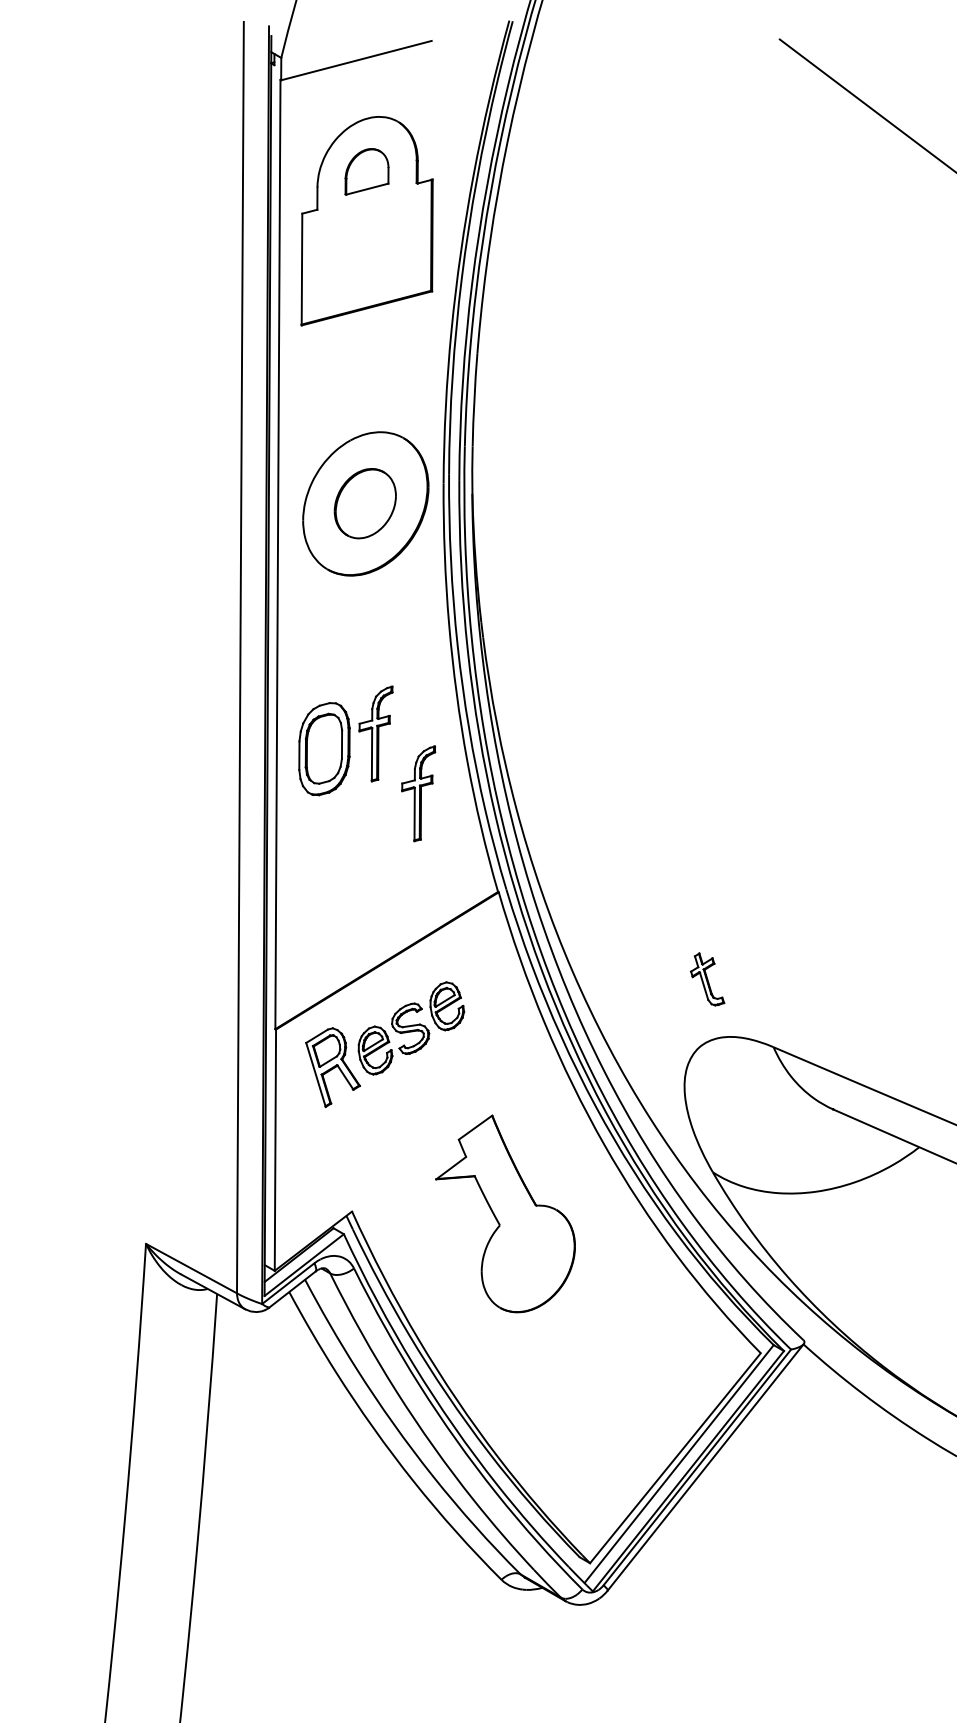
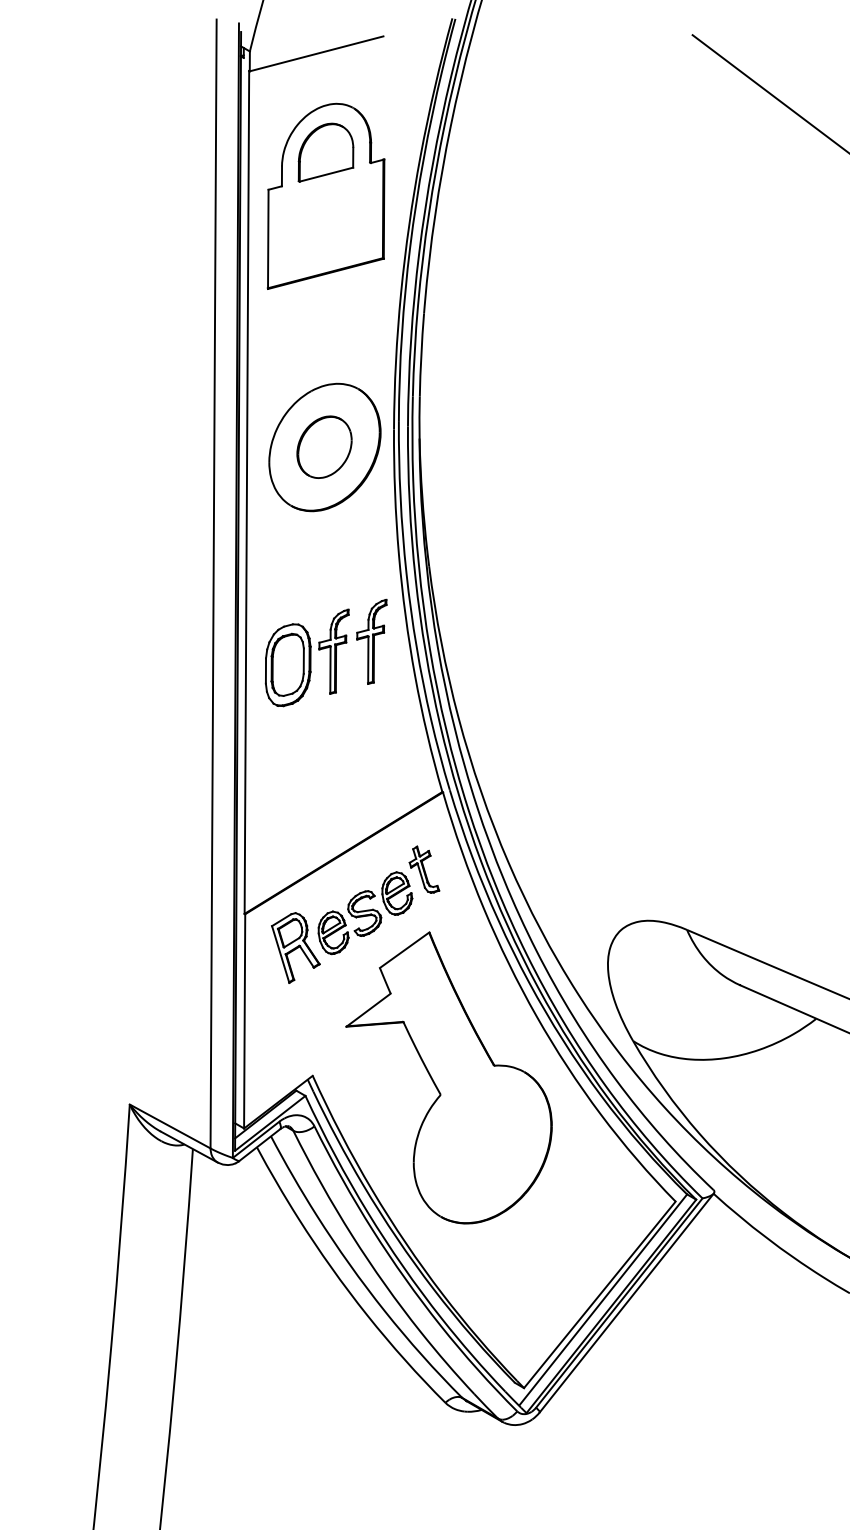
part: (366, 171) -> (325, 152), size x1.43
part: (418, 793) -> (371, 641), moved
part: (707, 979) -> (424, 869), moved
part: (504, 1213) -> (448, 1077), size x1.67

